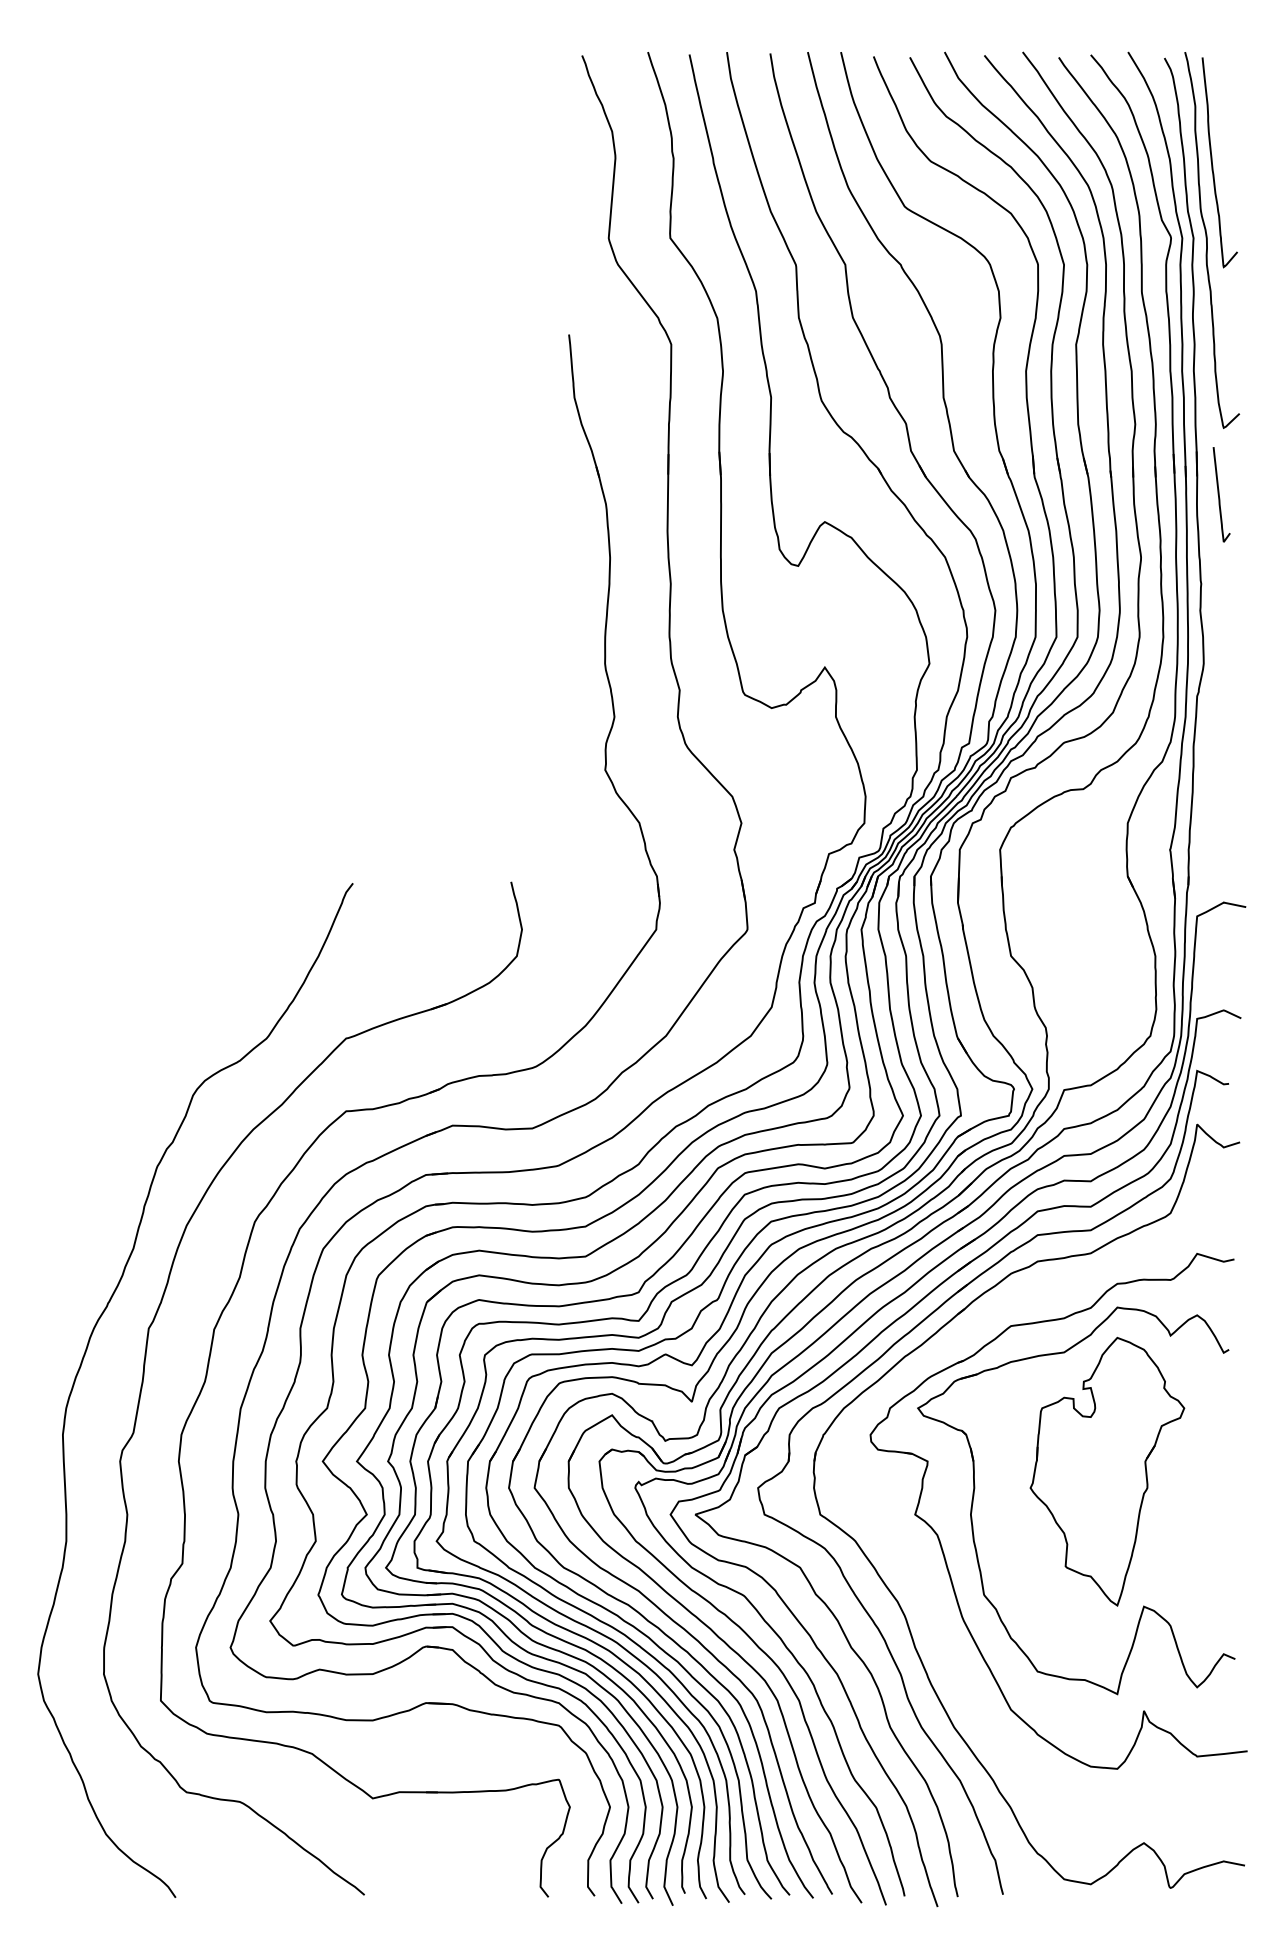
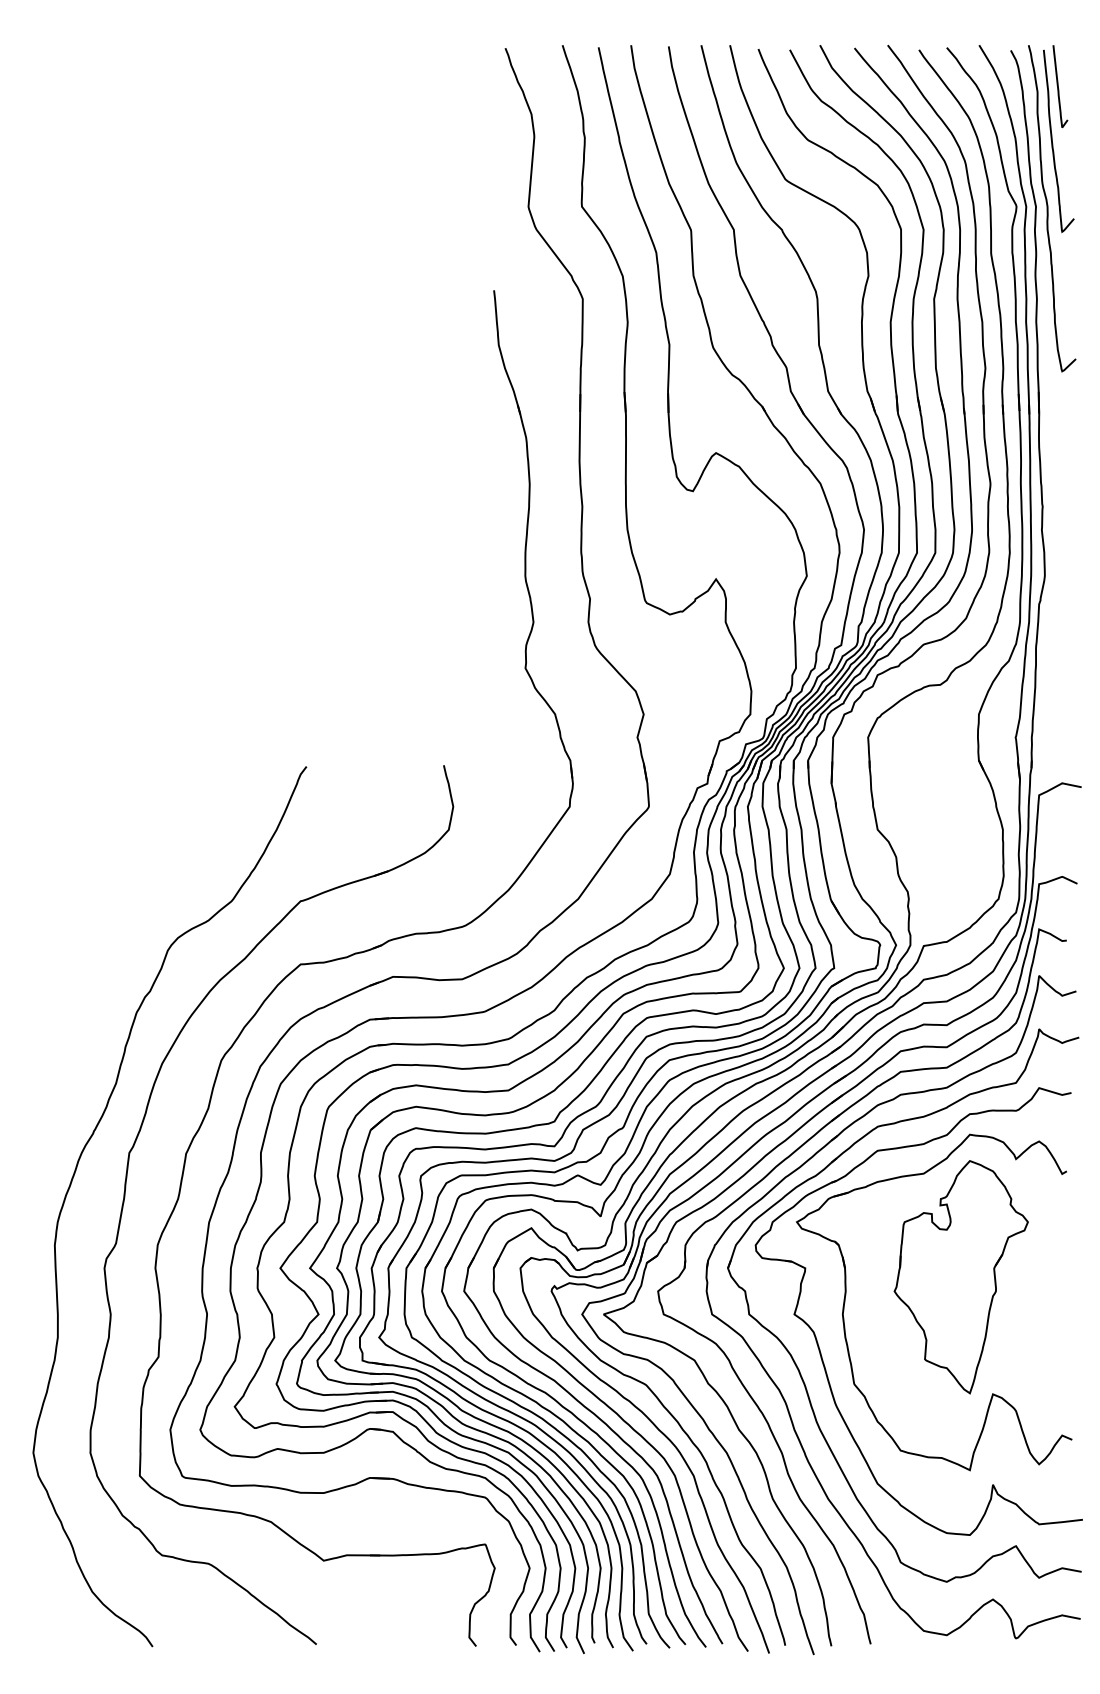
curve: (1219, 494) -> (1058, 86), moved
part: (915, 1567) -> (794, 1360), added

